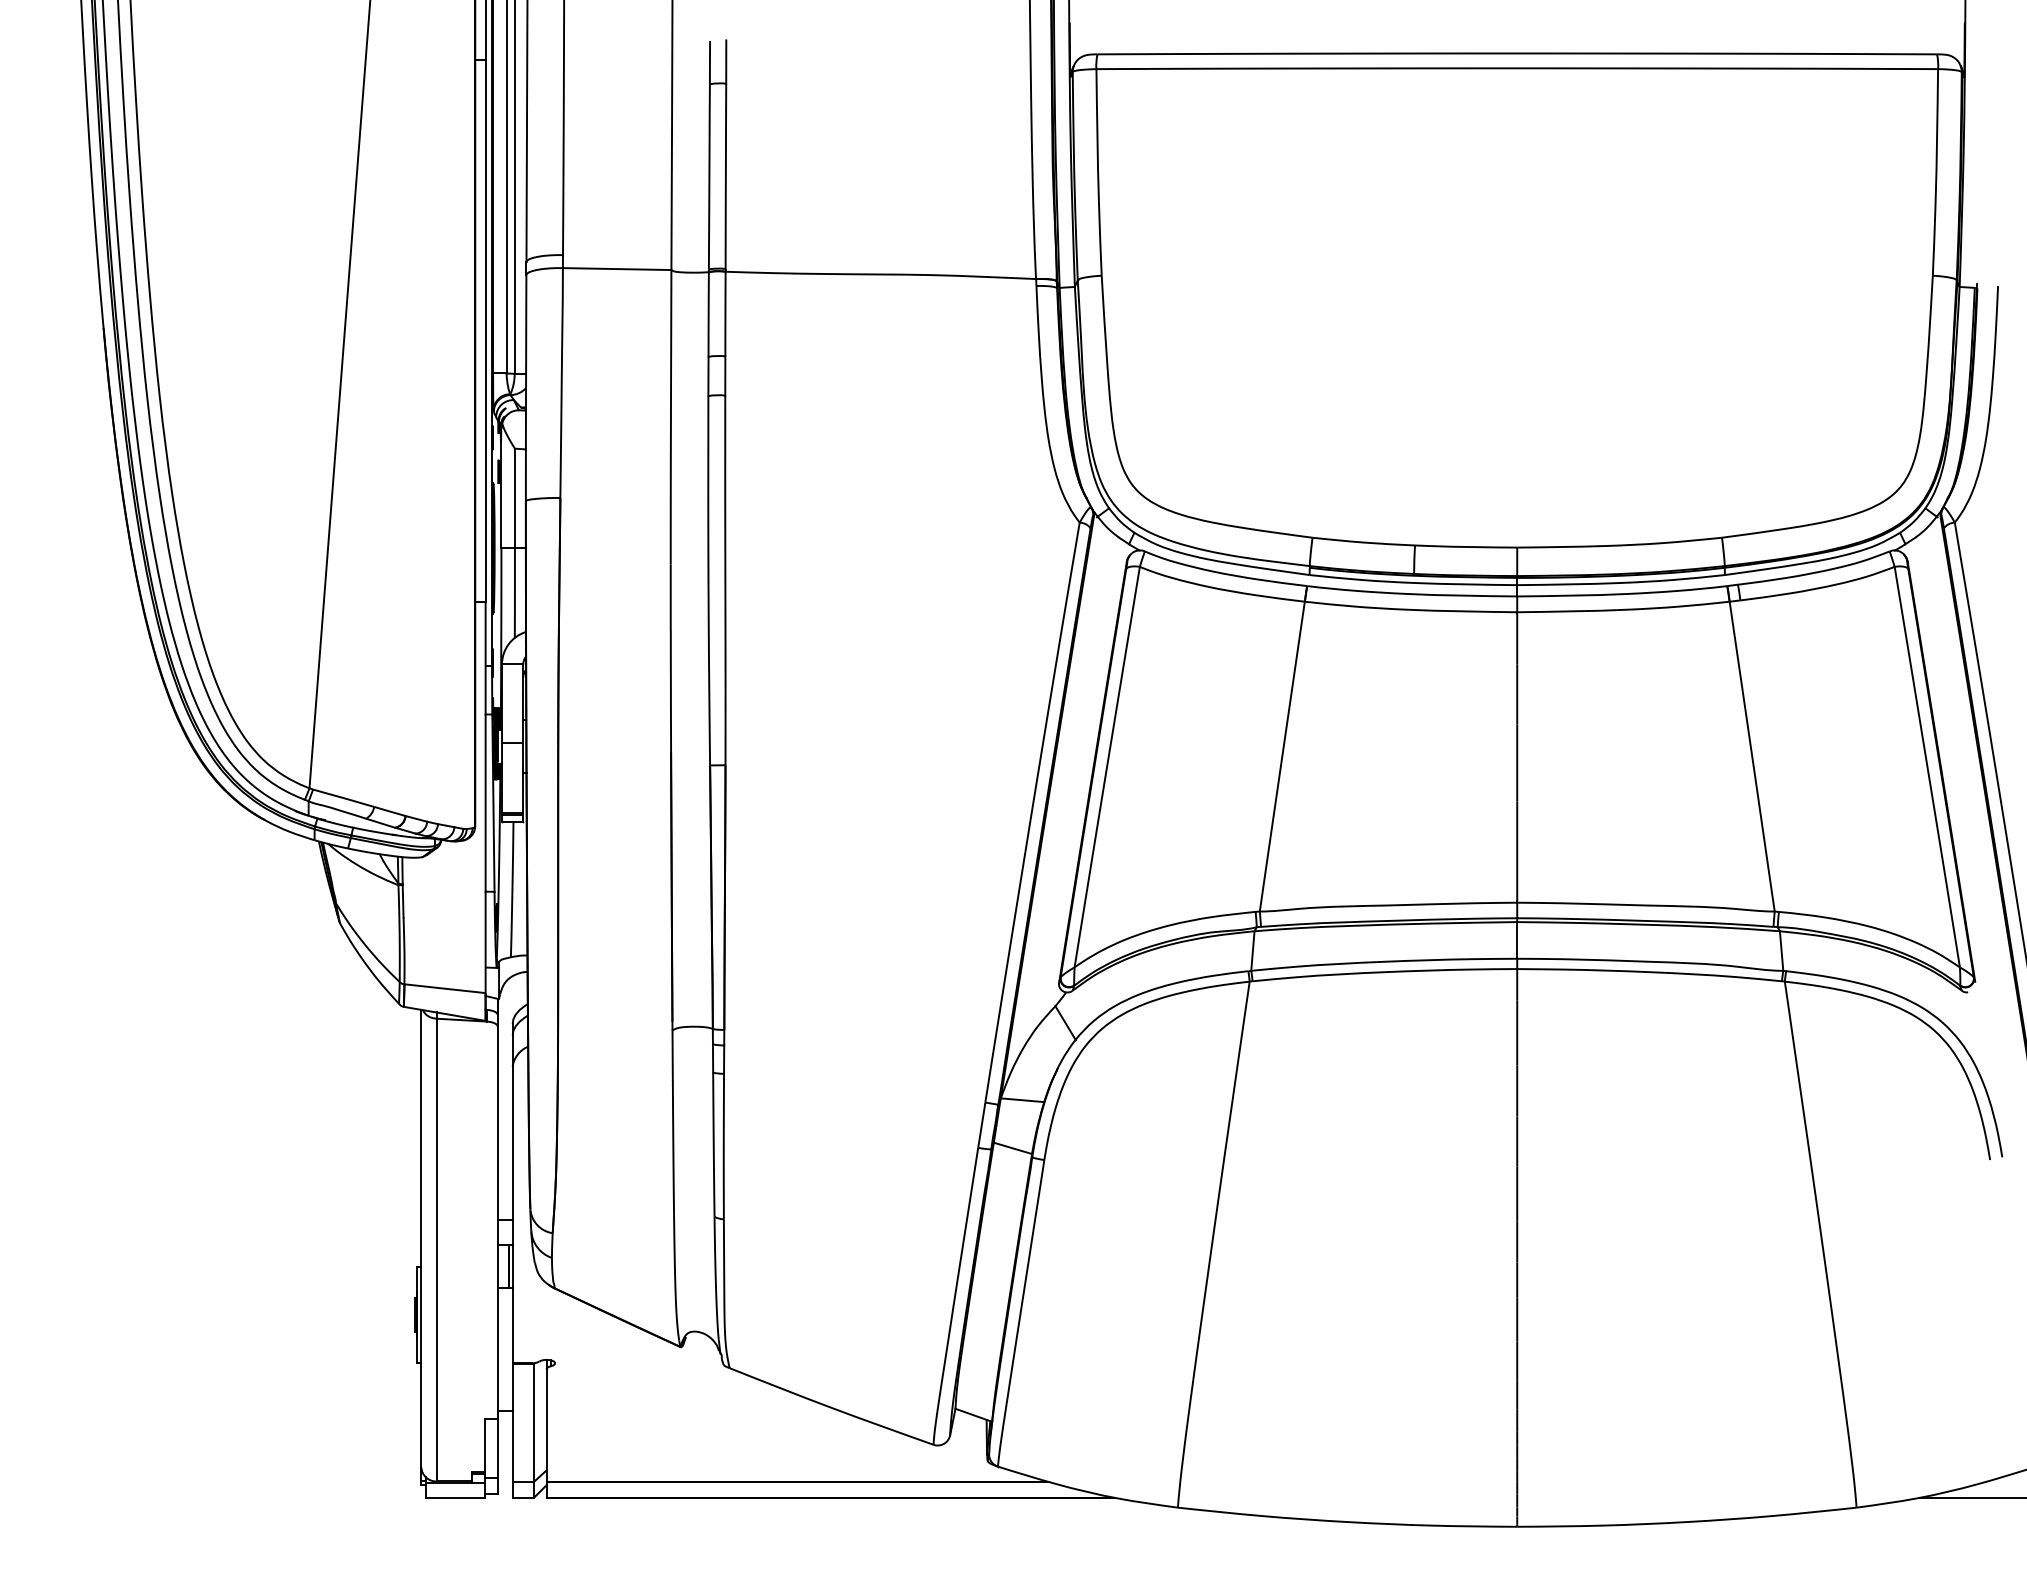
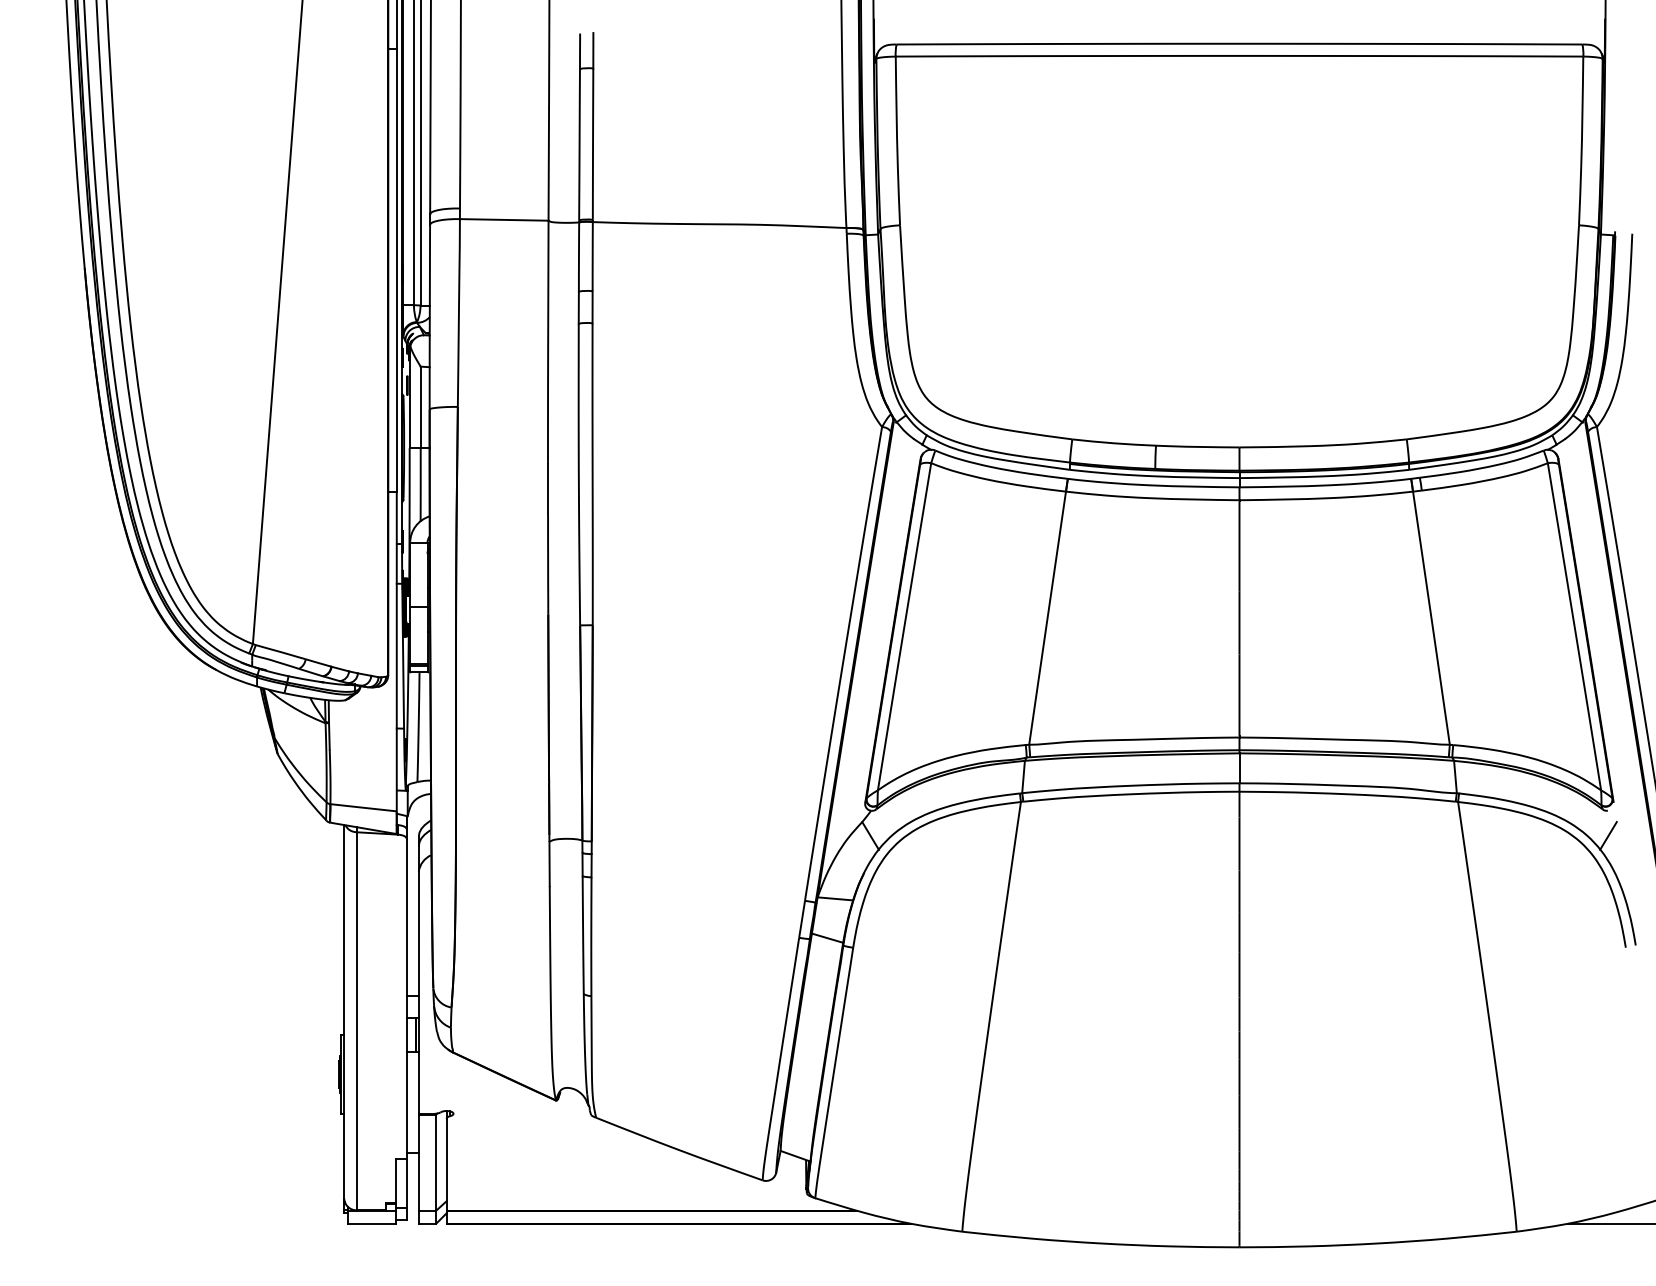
line: (1968, 1023) -> (1608, 836), added

